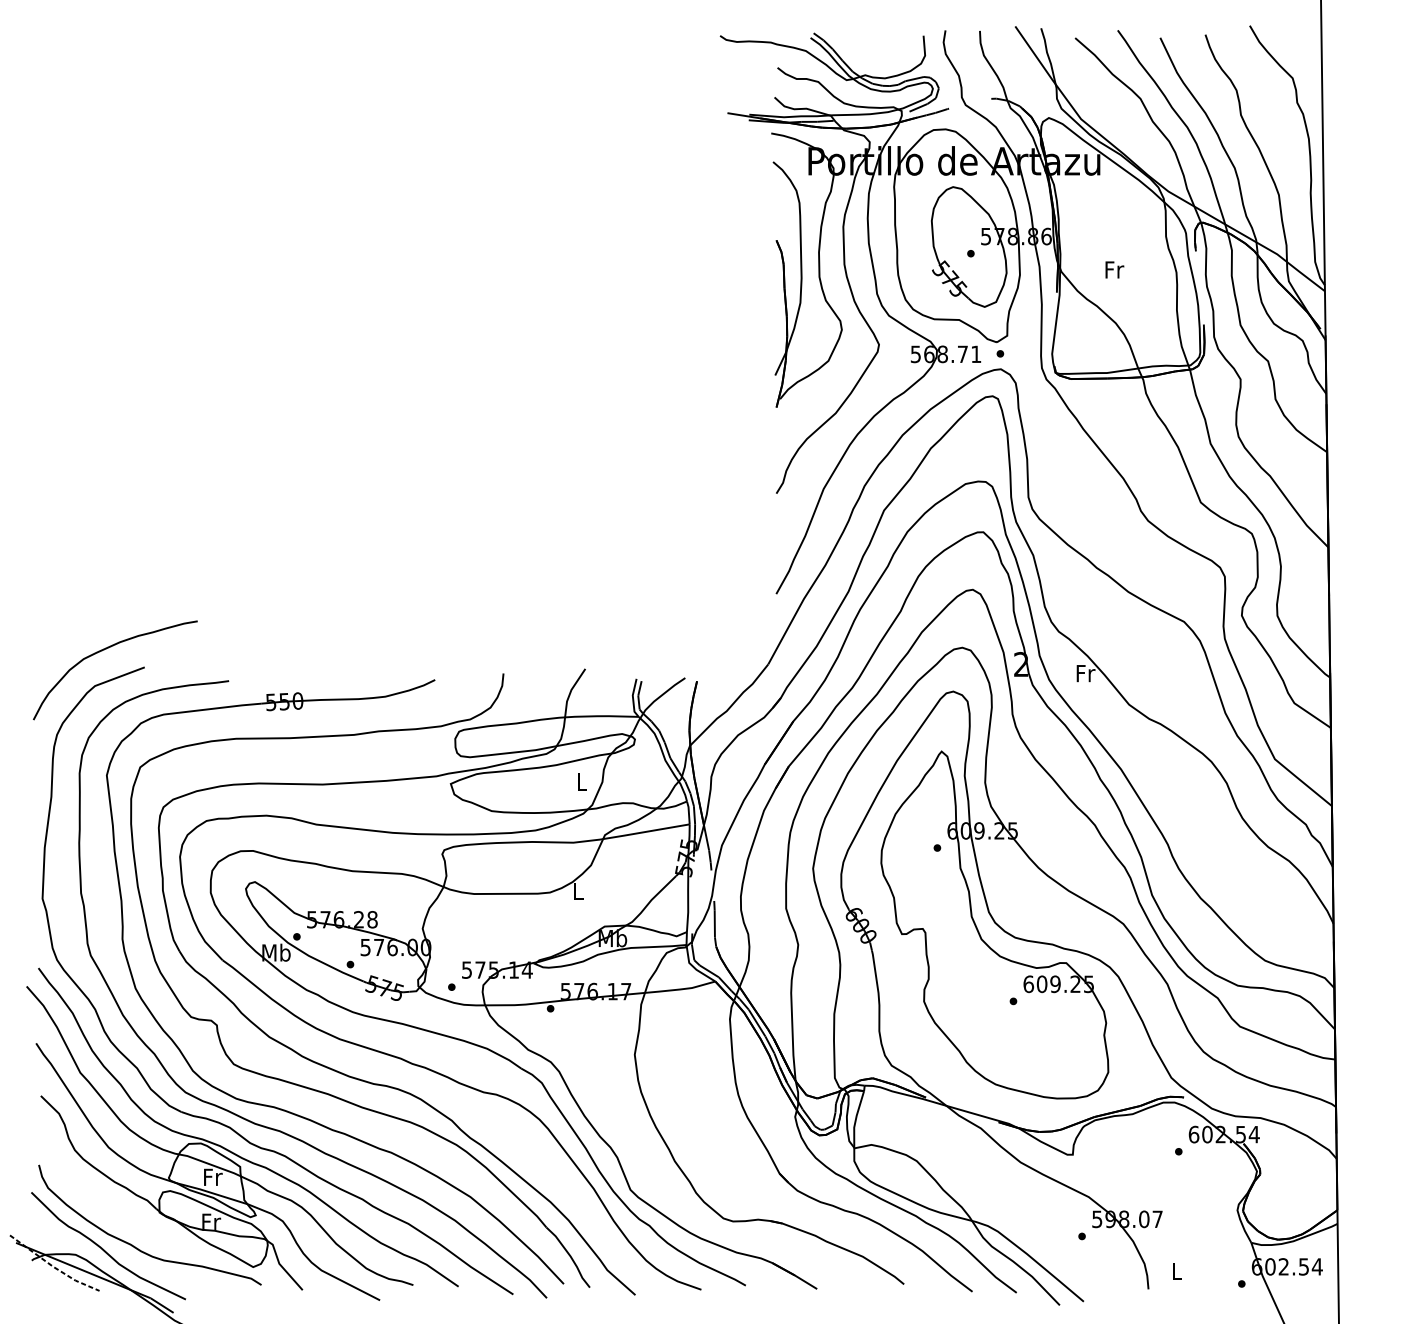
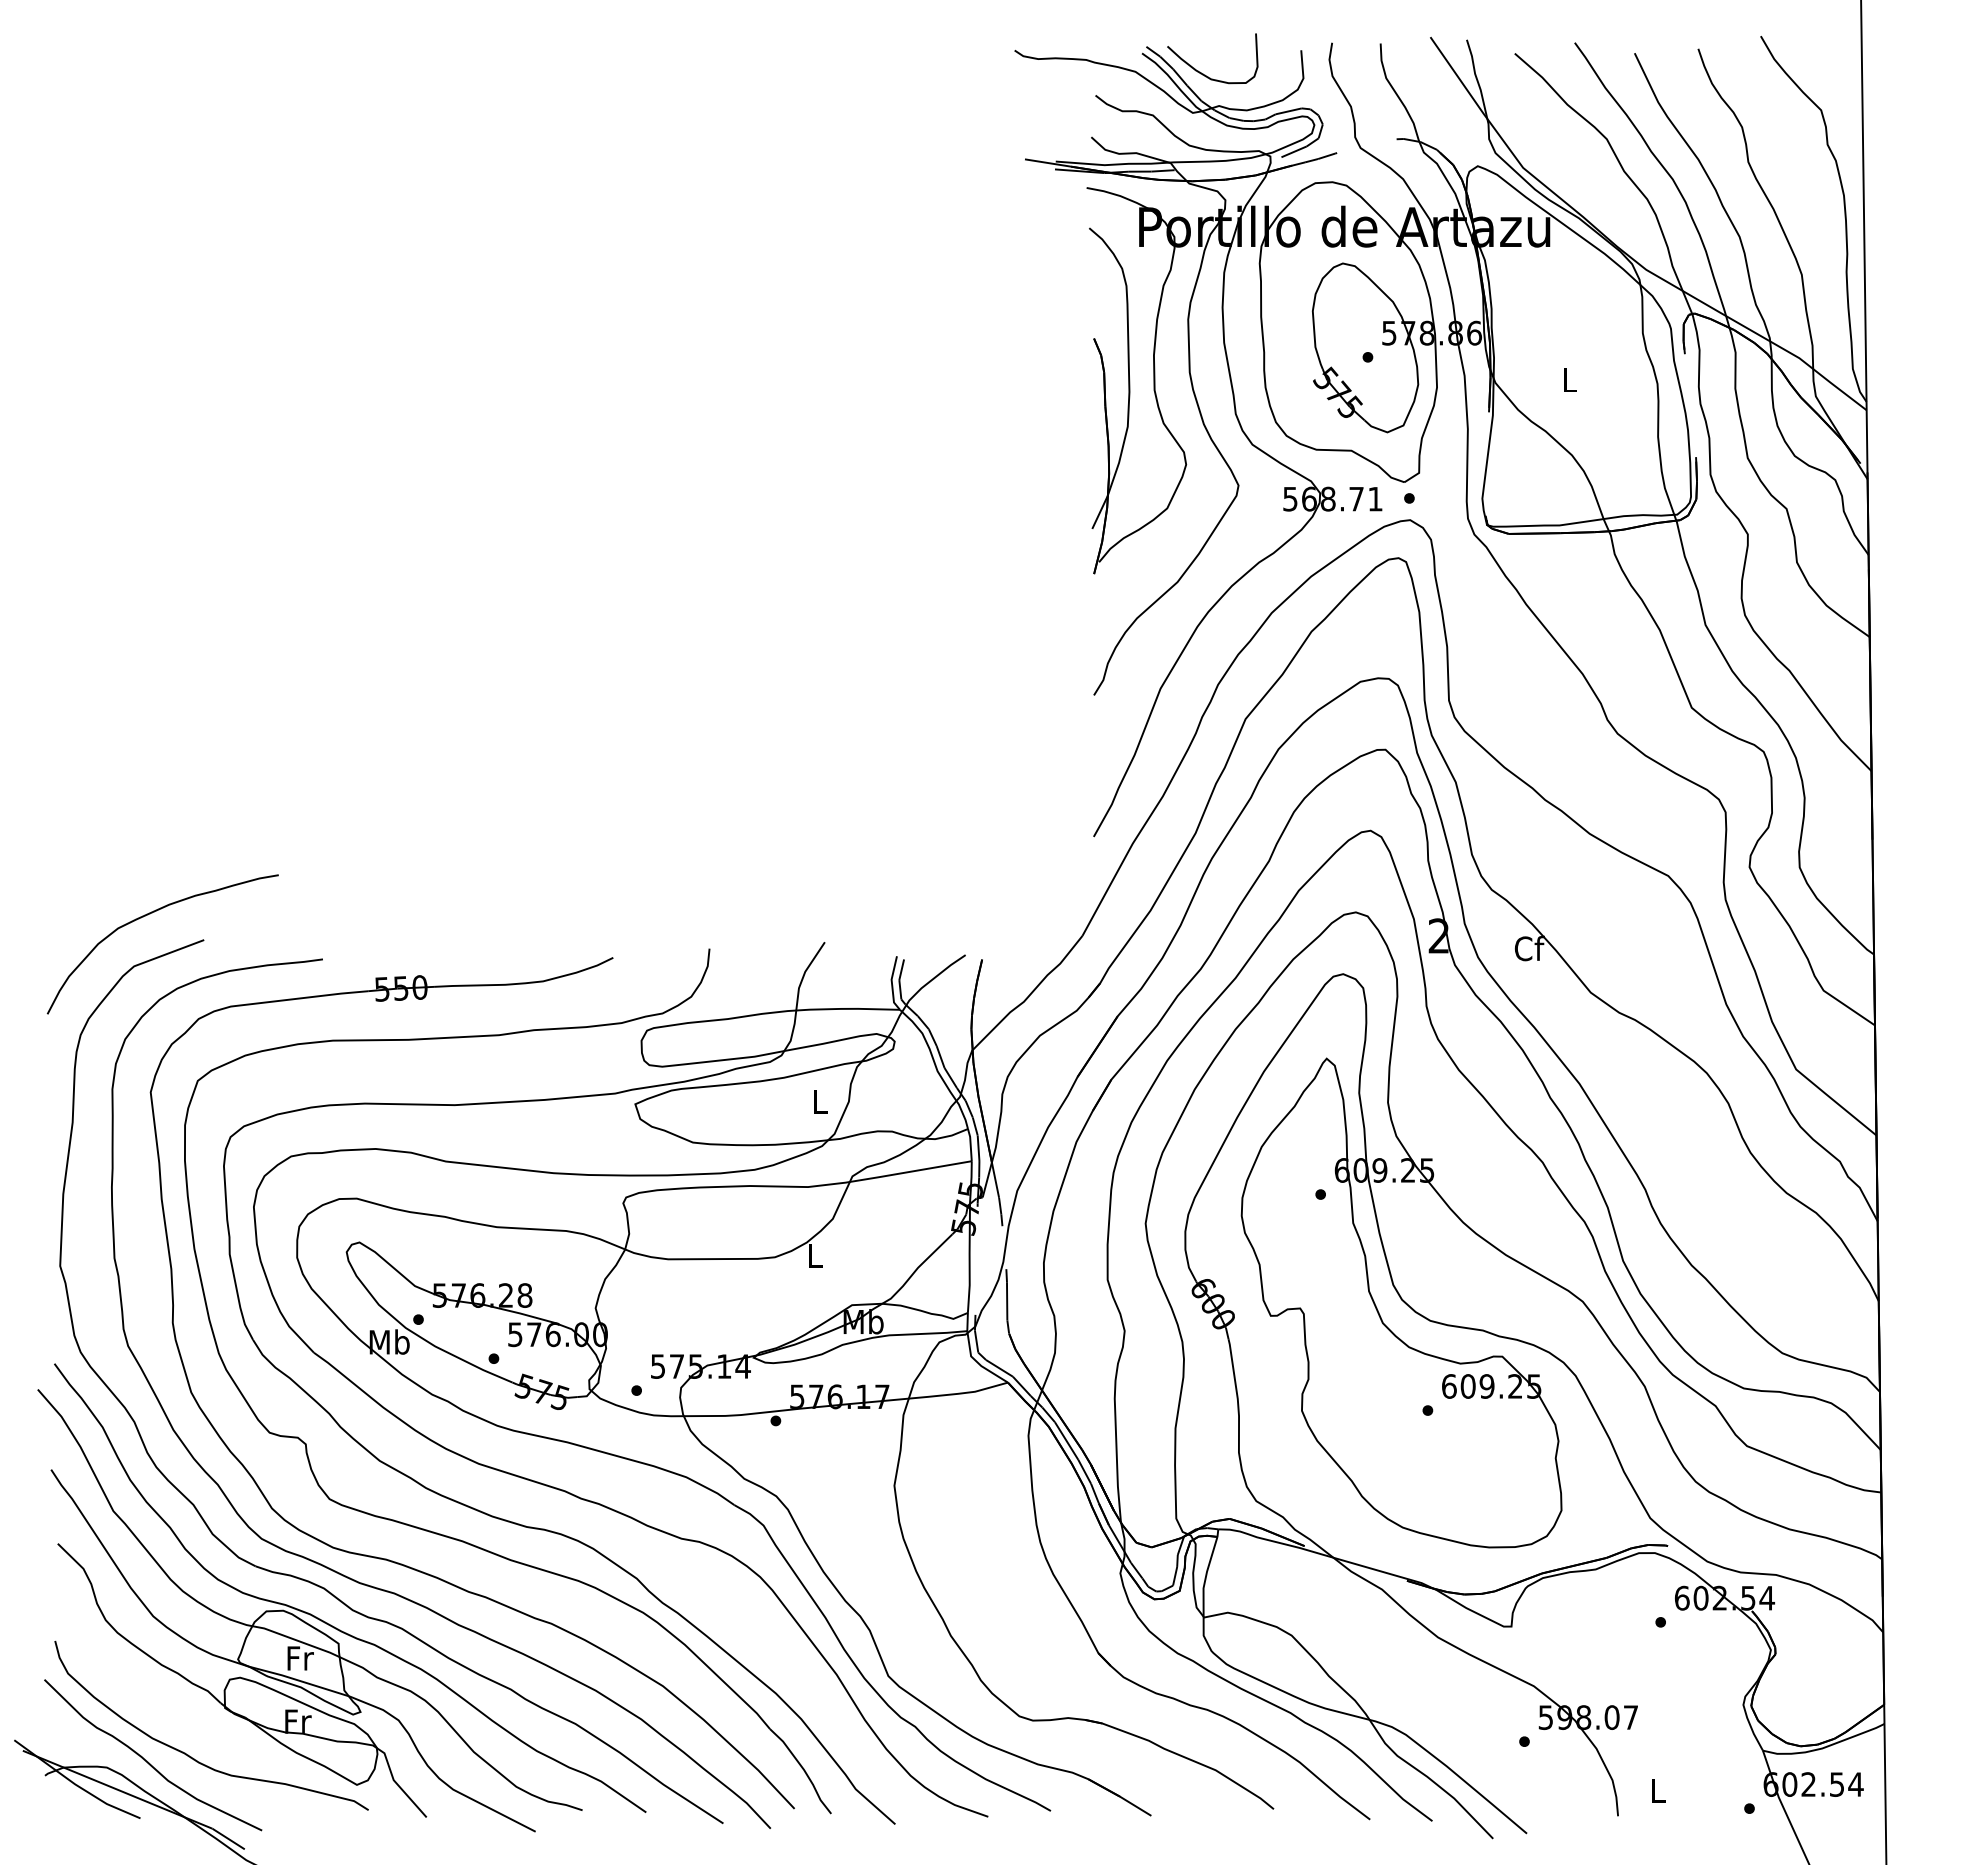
curve: (855, 52) -> (1205, 74), added
text: (1114, 270) -> (1570, 380), Fr -> L
text: (1085, 673) -> (1529, 948), Fr -> Cf
line: (53, 1266) -> (75, 1784), dashed -> solid

